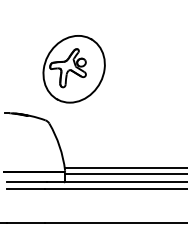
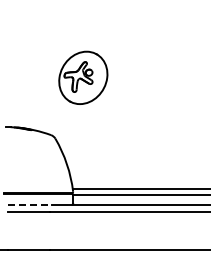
part: (74, 68) -> (83, 77), size x0.7
line: (27, 182) -> (30, 204), solid -> dashed

